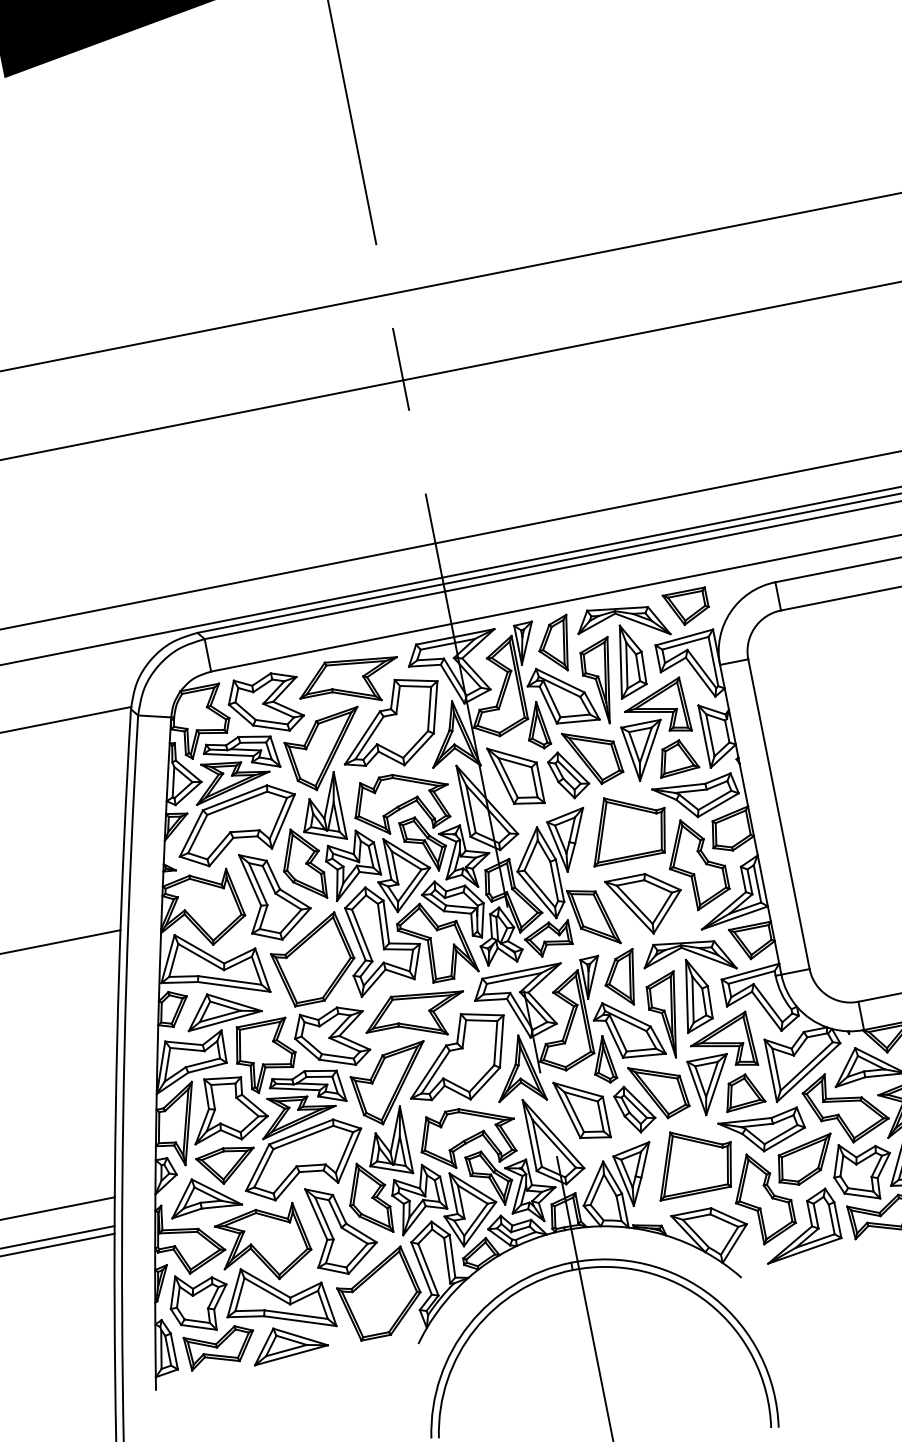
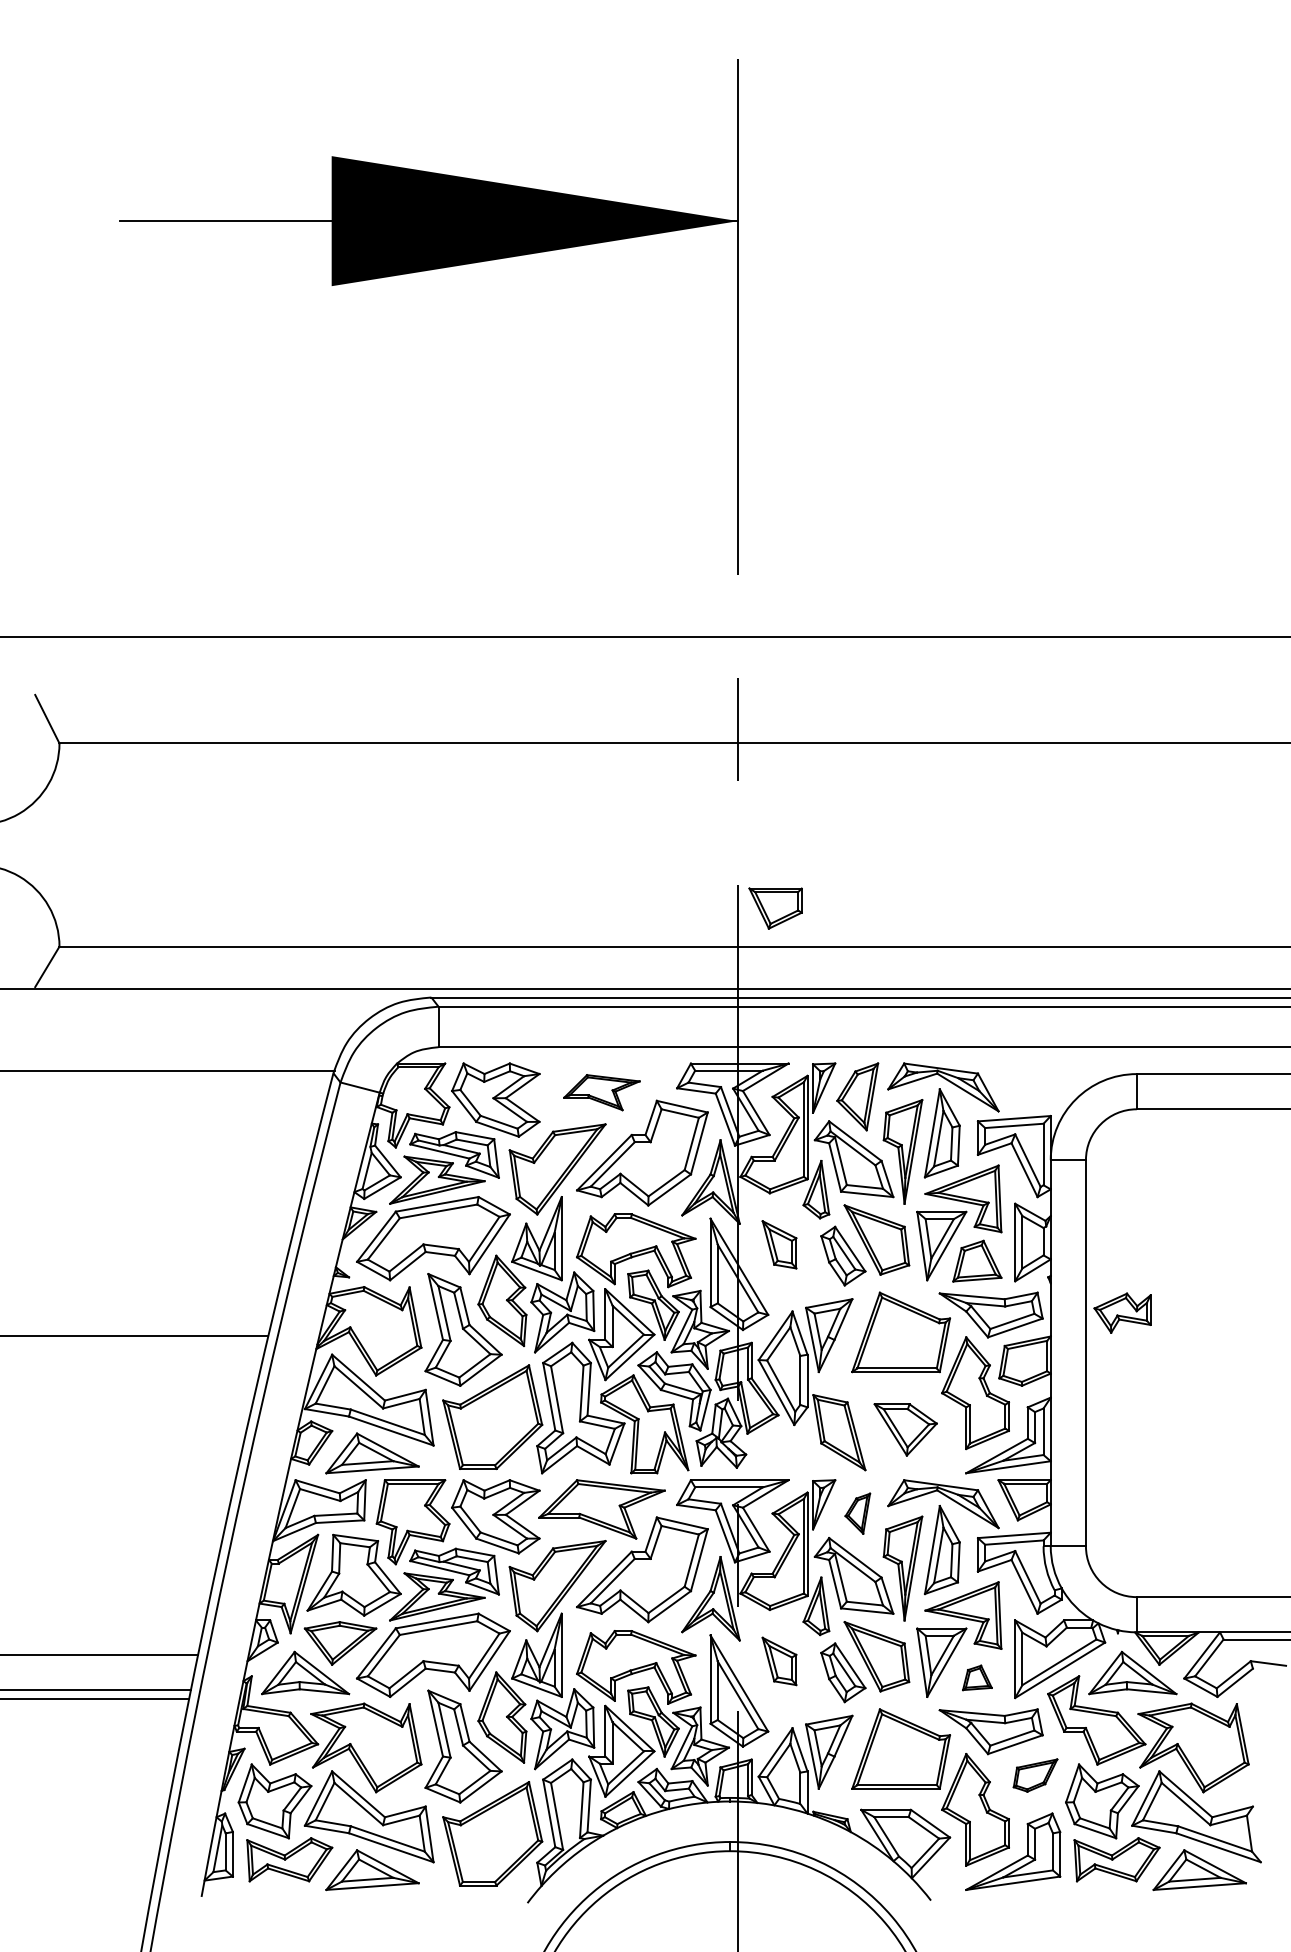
part: (686, 607) -> (775, 908), moved
part: (349, 682) -> (601, 1092), size x0.6
part: (515, 775) -> (779, 1244), size x0.6
part: (646, 904) -> (905, 1429), size x0.7
part: (548, 938) -> (1122, 1312), moved
part: (621, 979) -> (857, 1513), size x0.6
part: (743, 1091) -> (977, 1677), size x0.6
part: (582, 1110) -> (779, 1661), size x0.6
part: (805, 1160) -> (1035, 1775), size x0.6

